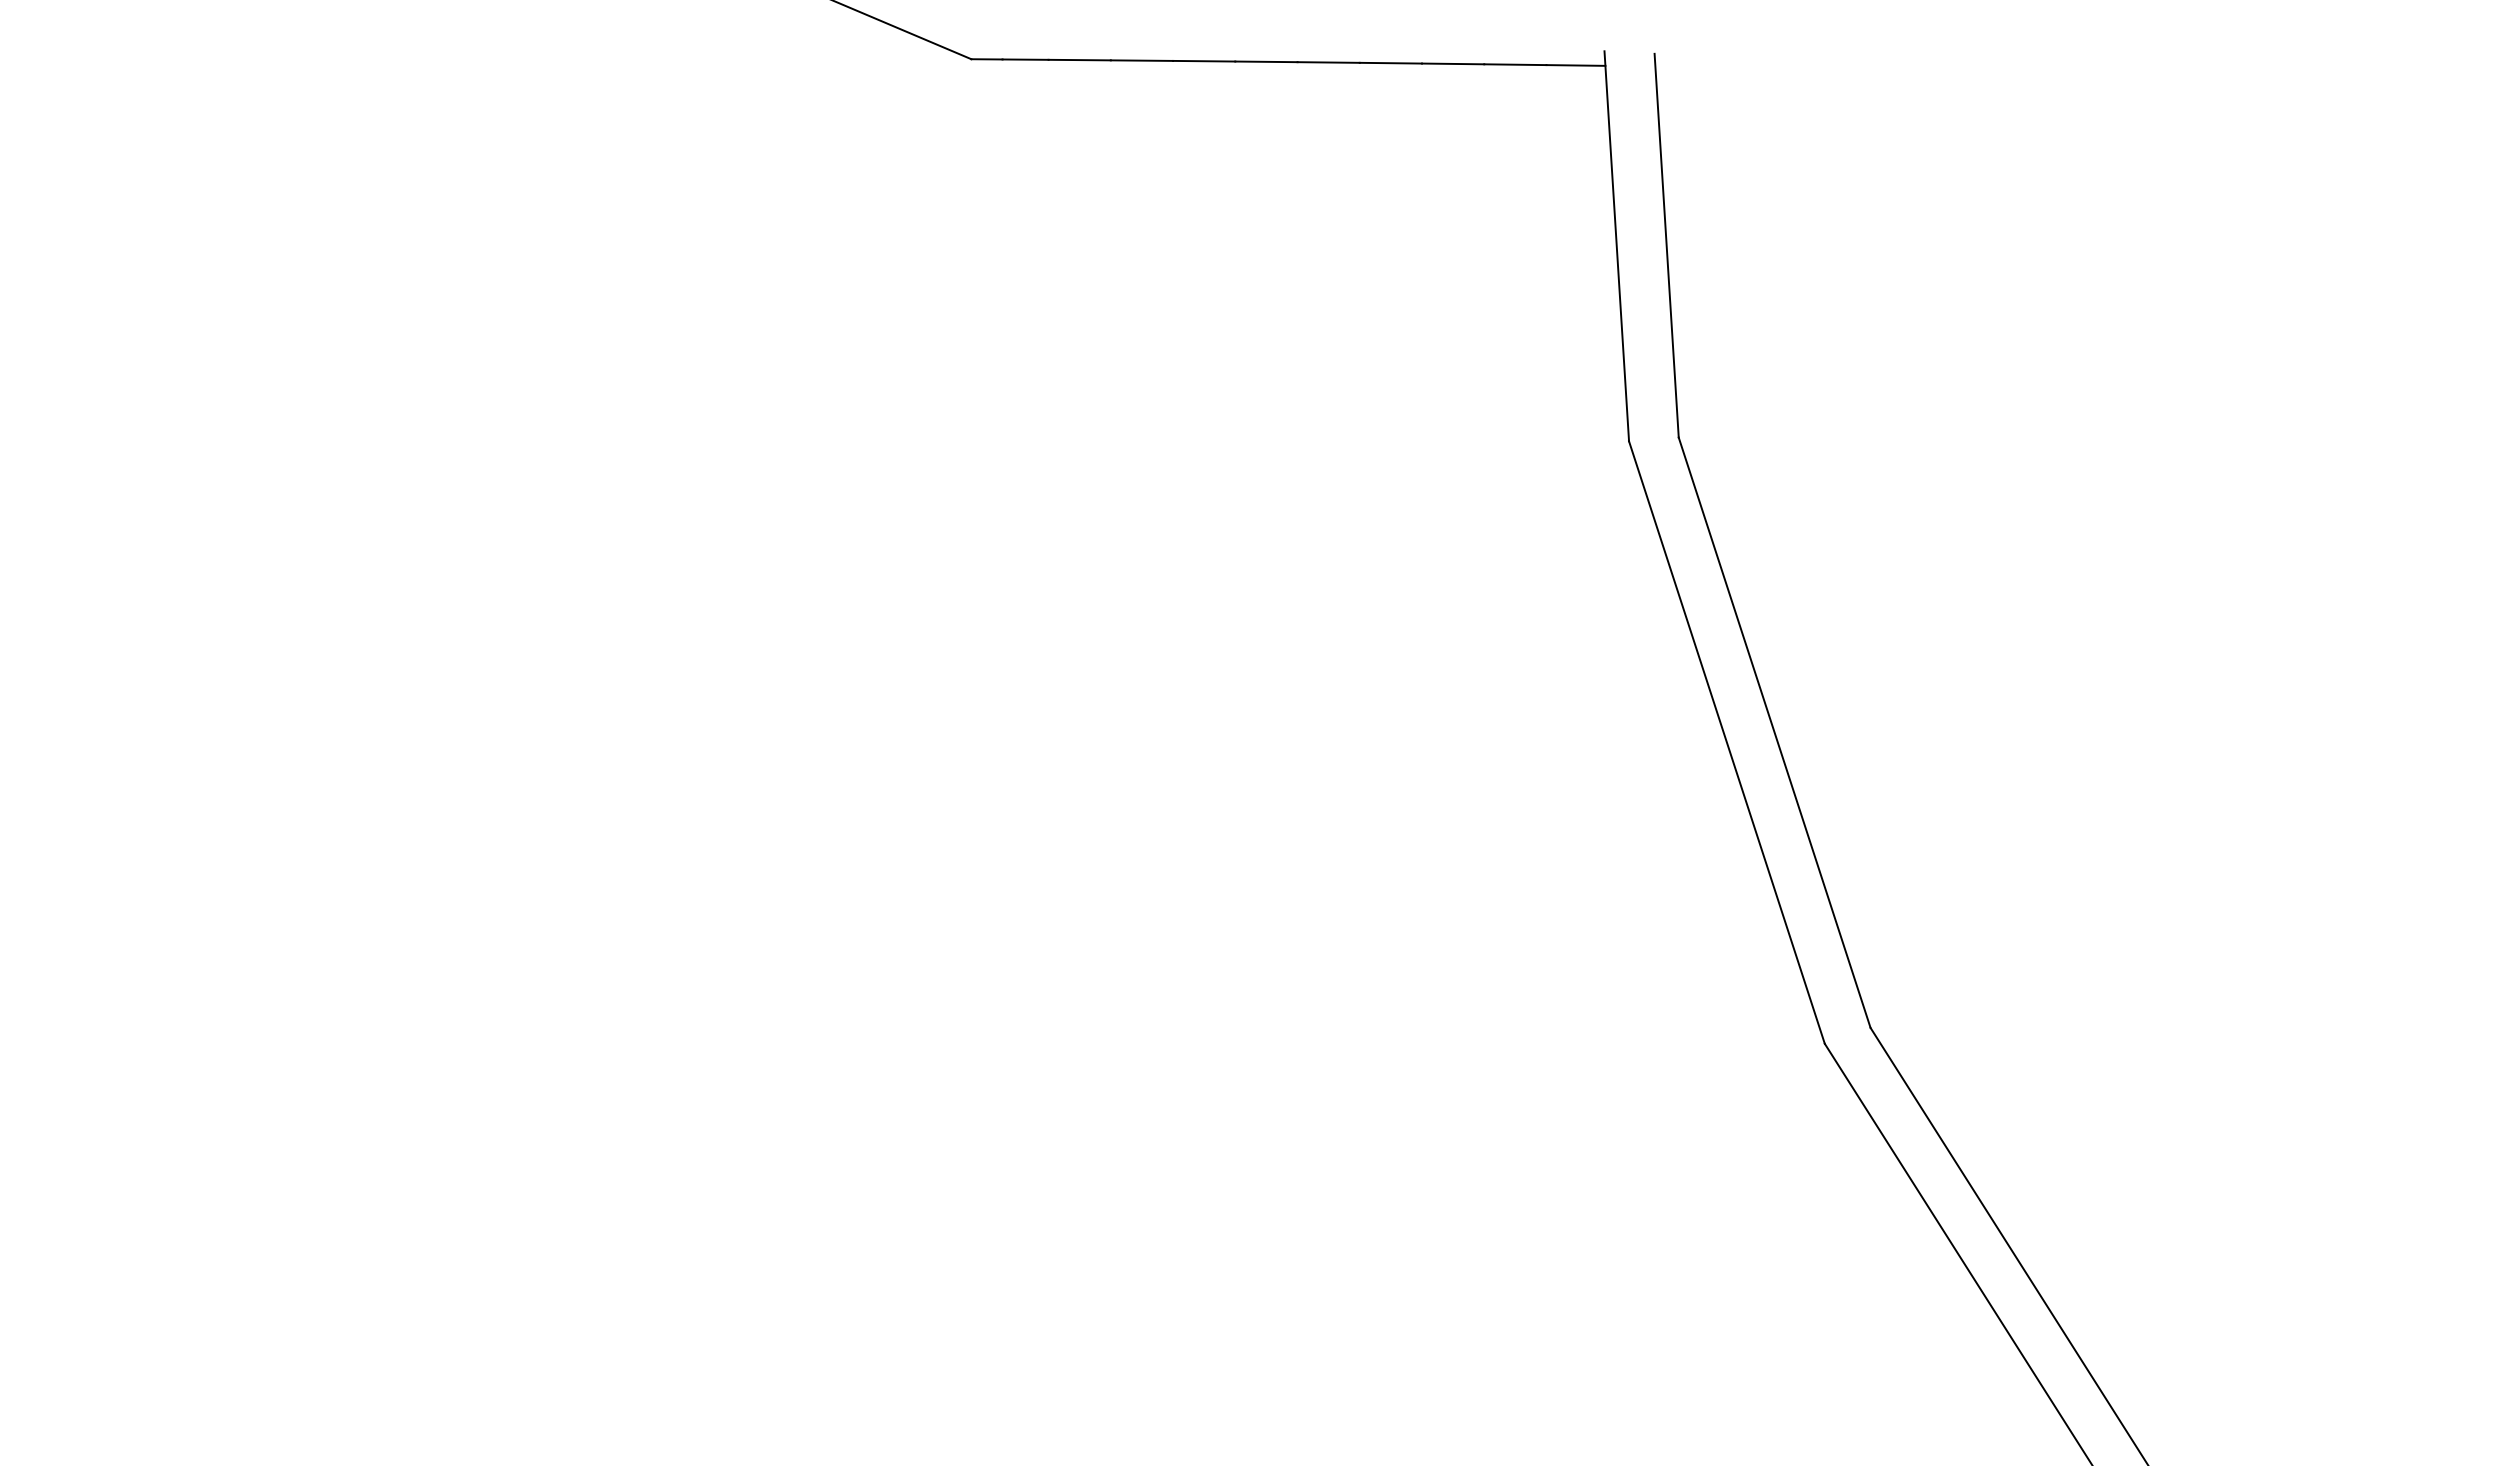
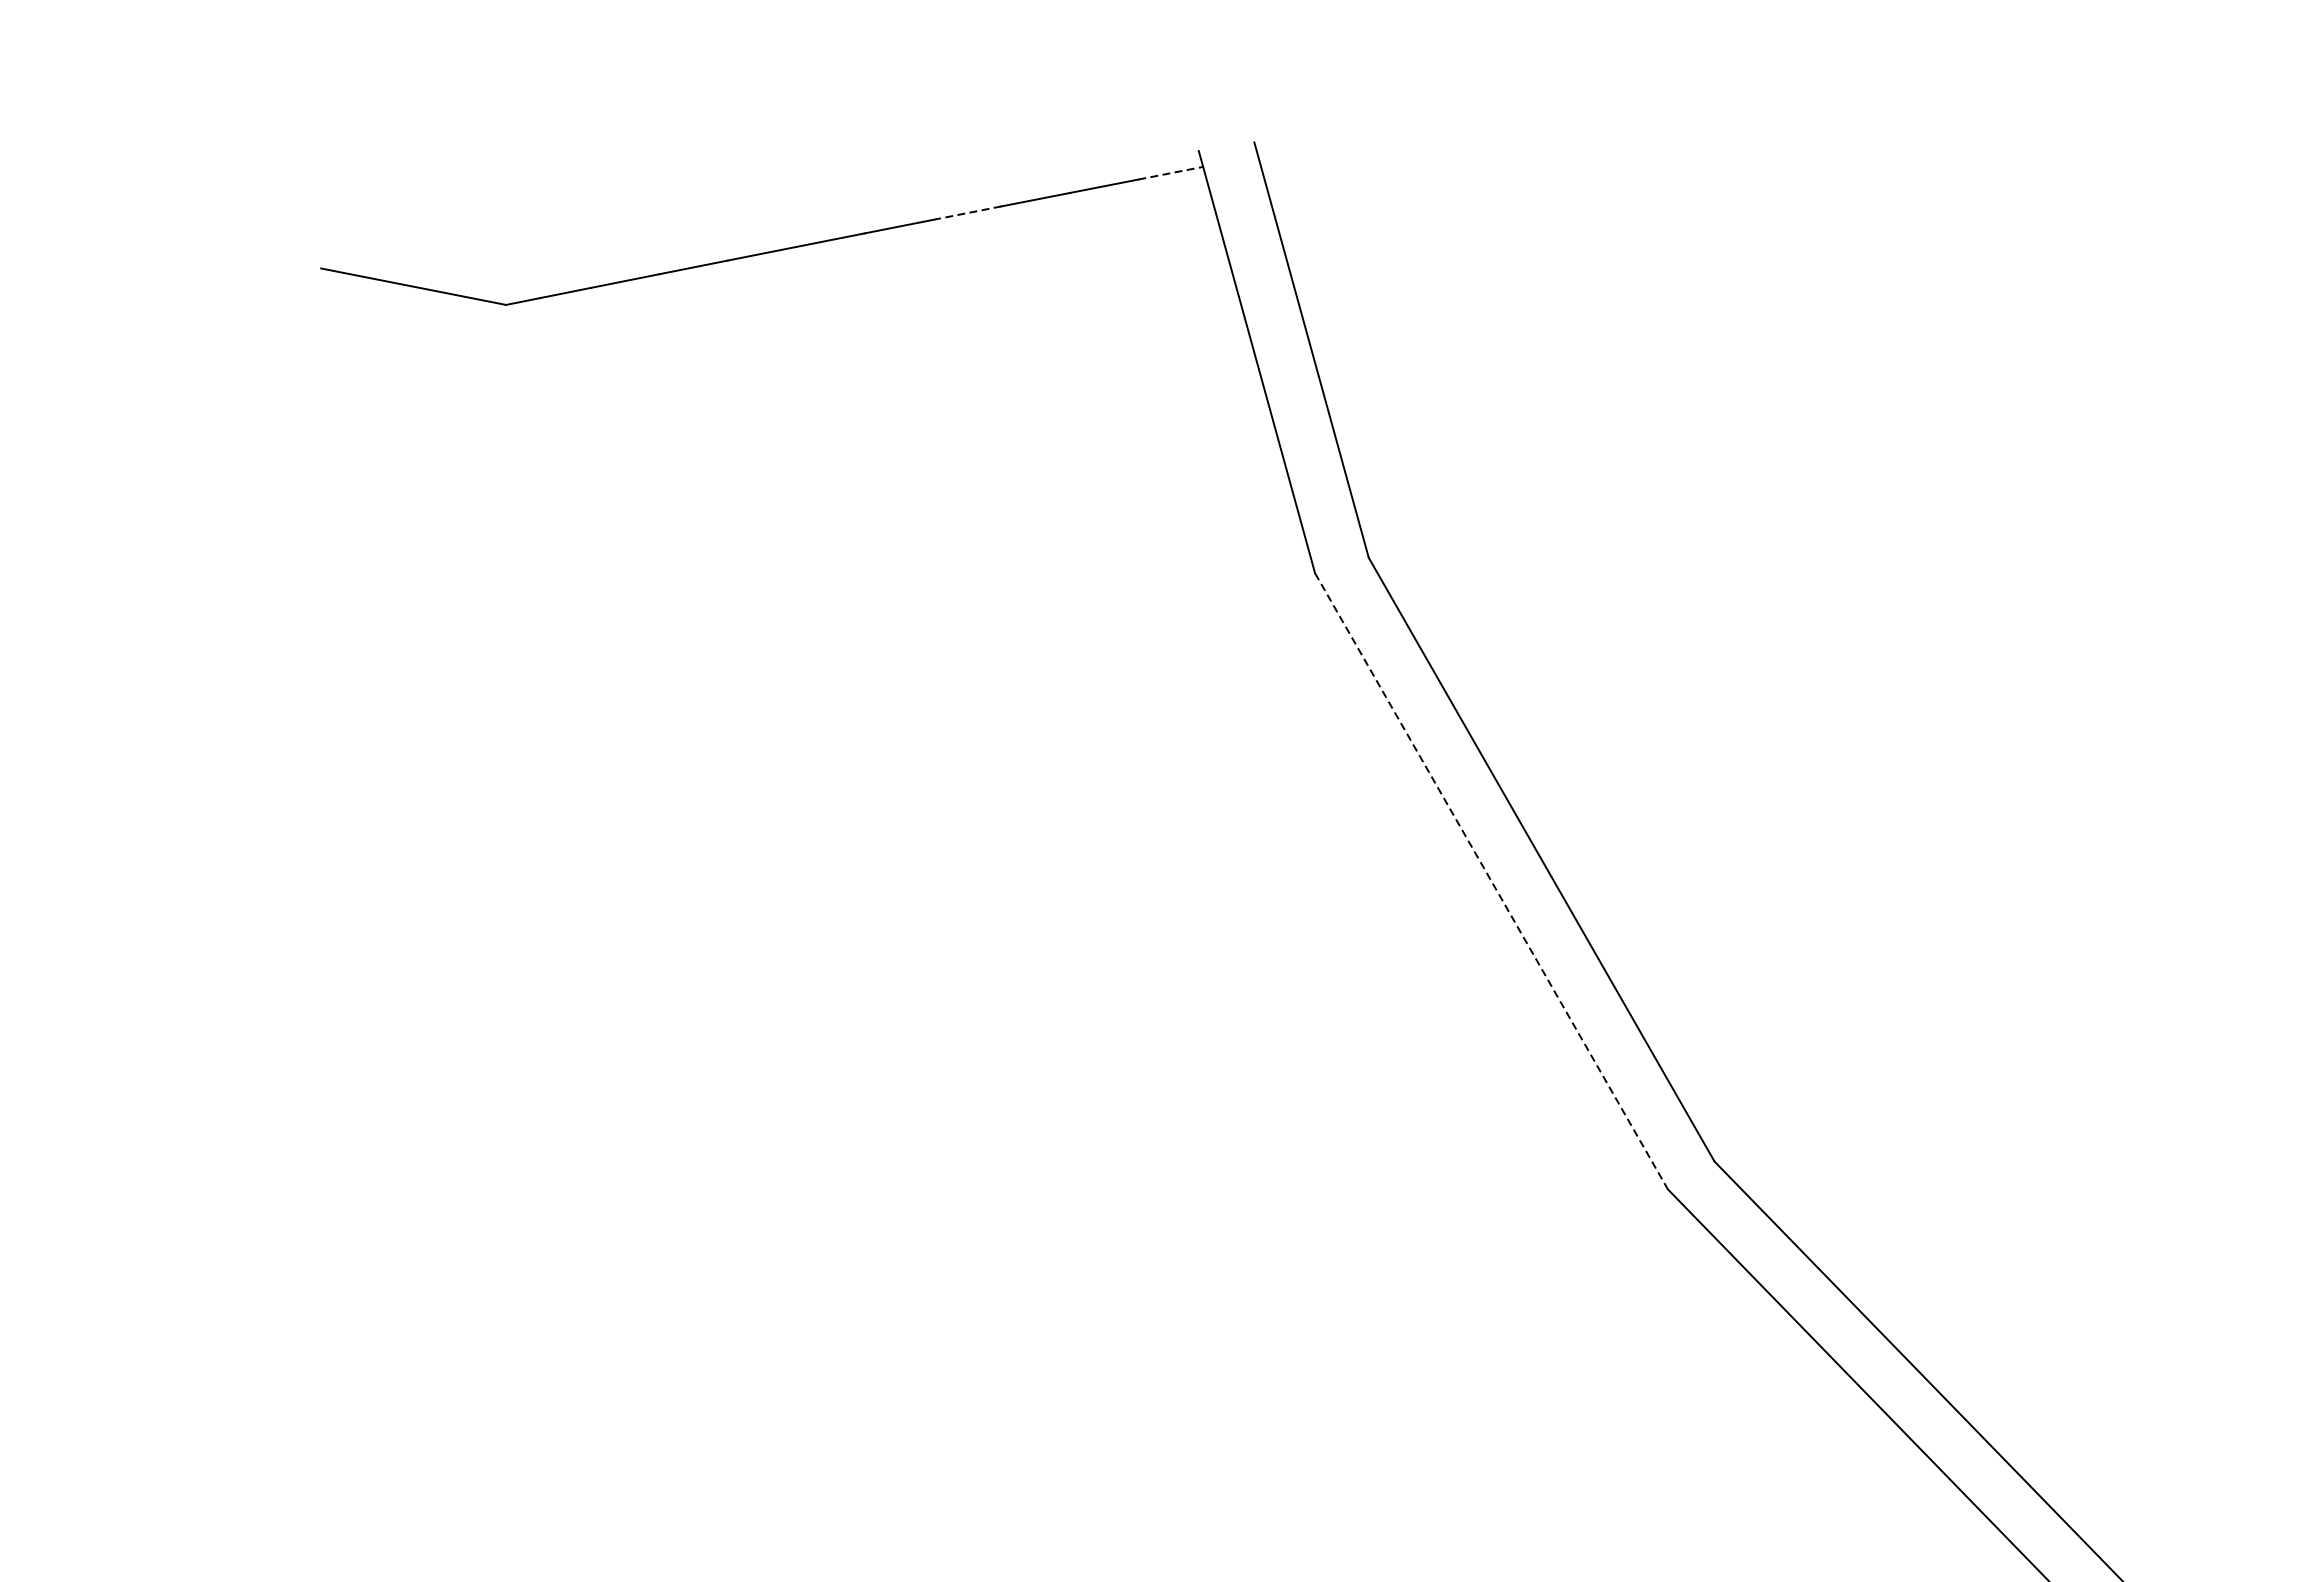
line: (1390, 63) -> (966, 213), solid -> dashed
line: (1576, 65) -> (1171, 173), solid -> dashed
line: (1726, 742) -> (1491, 881), solid -> dashed

